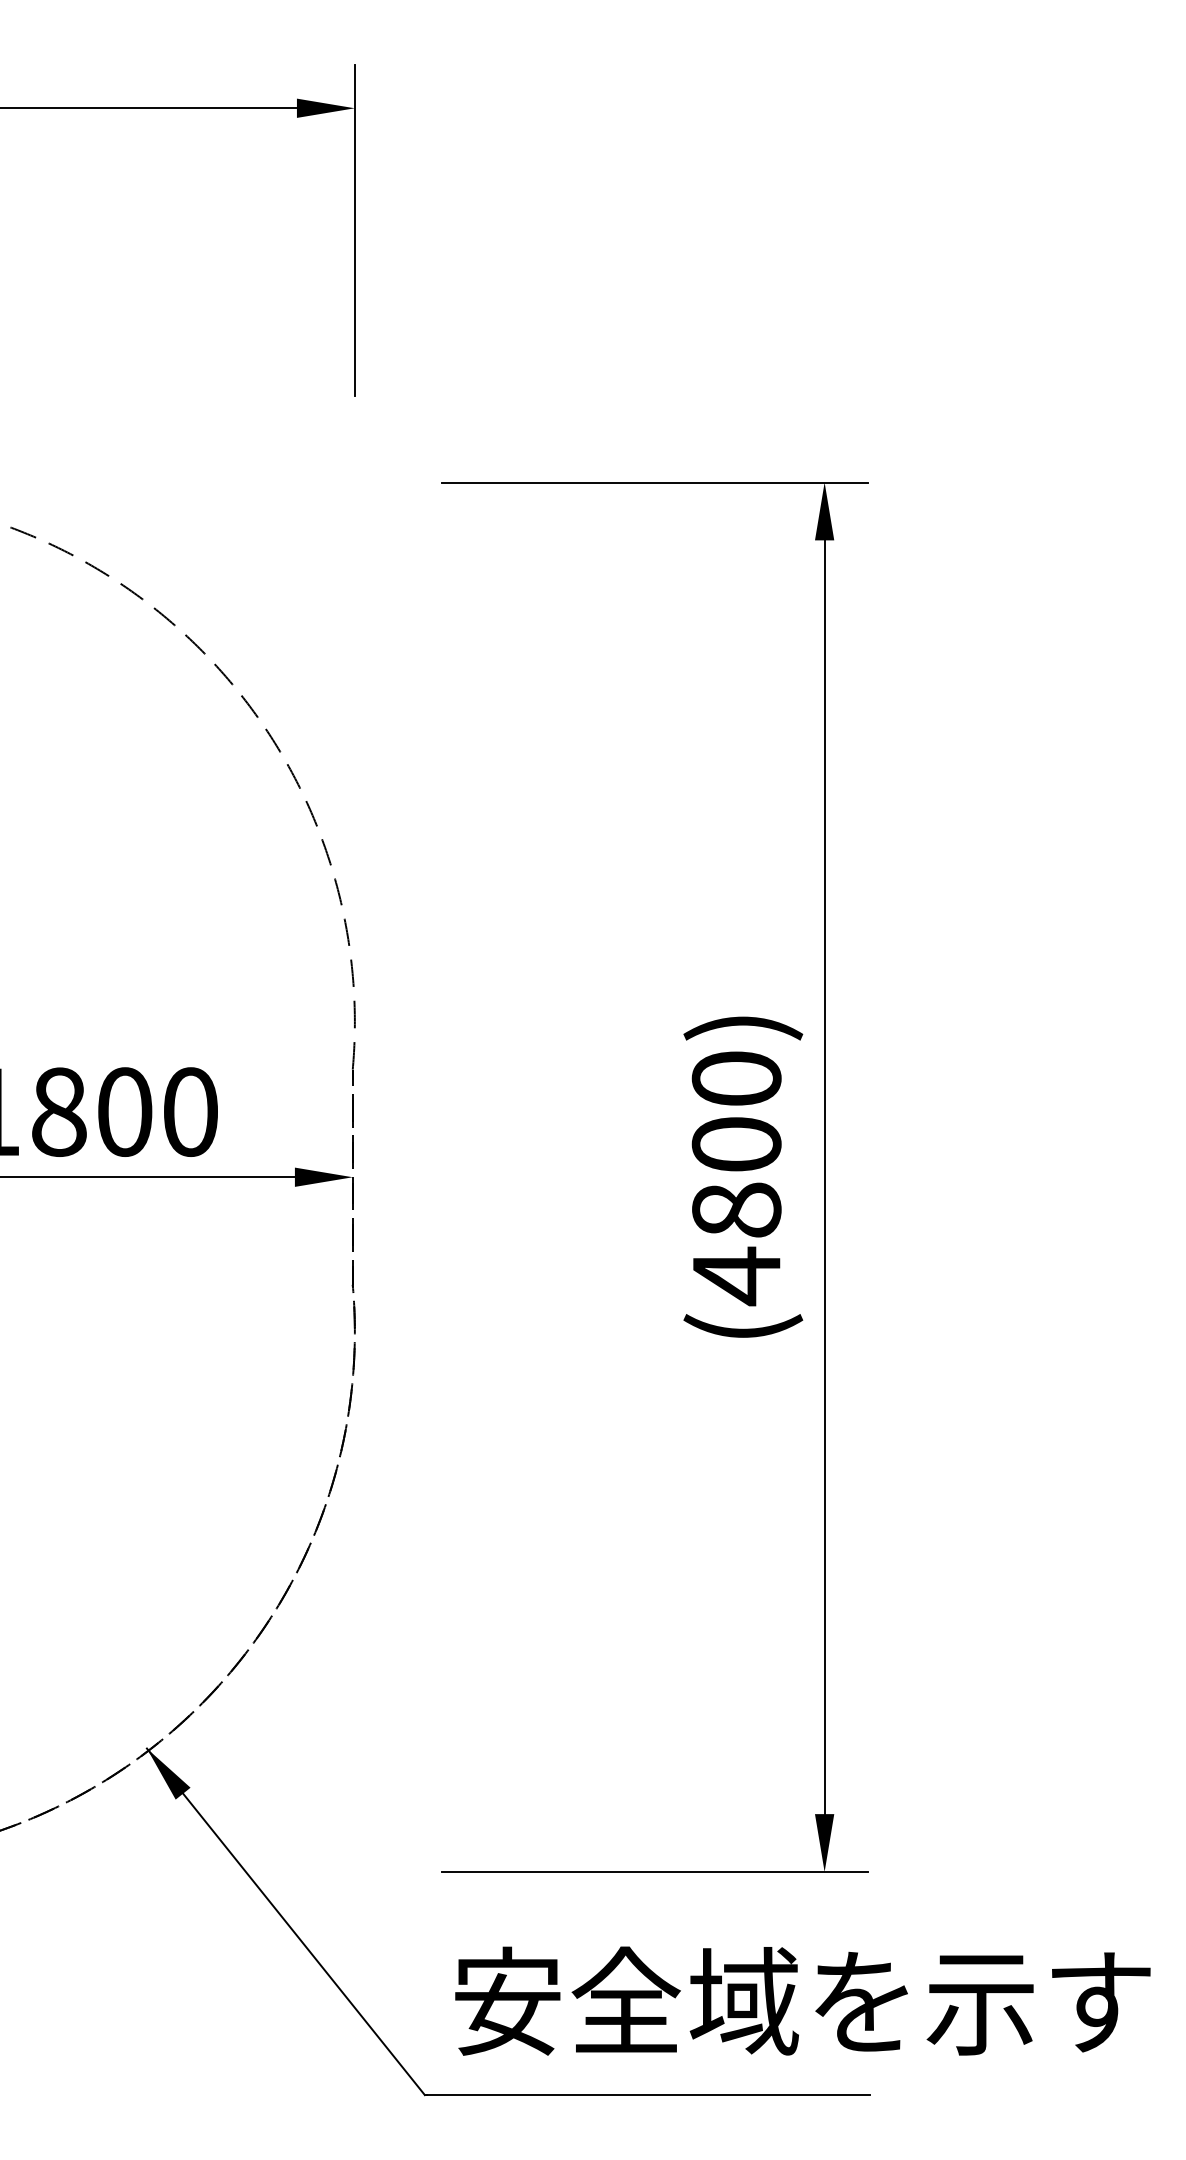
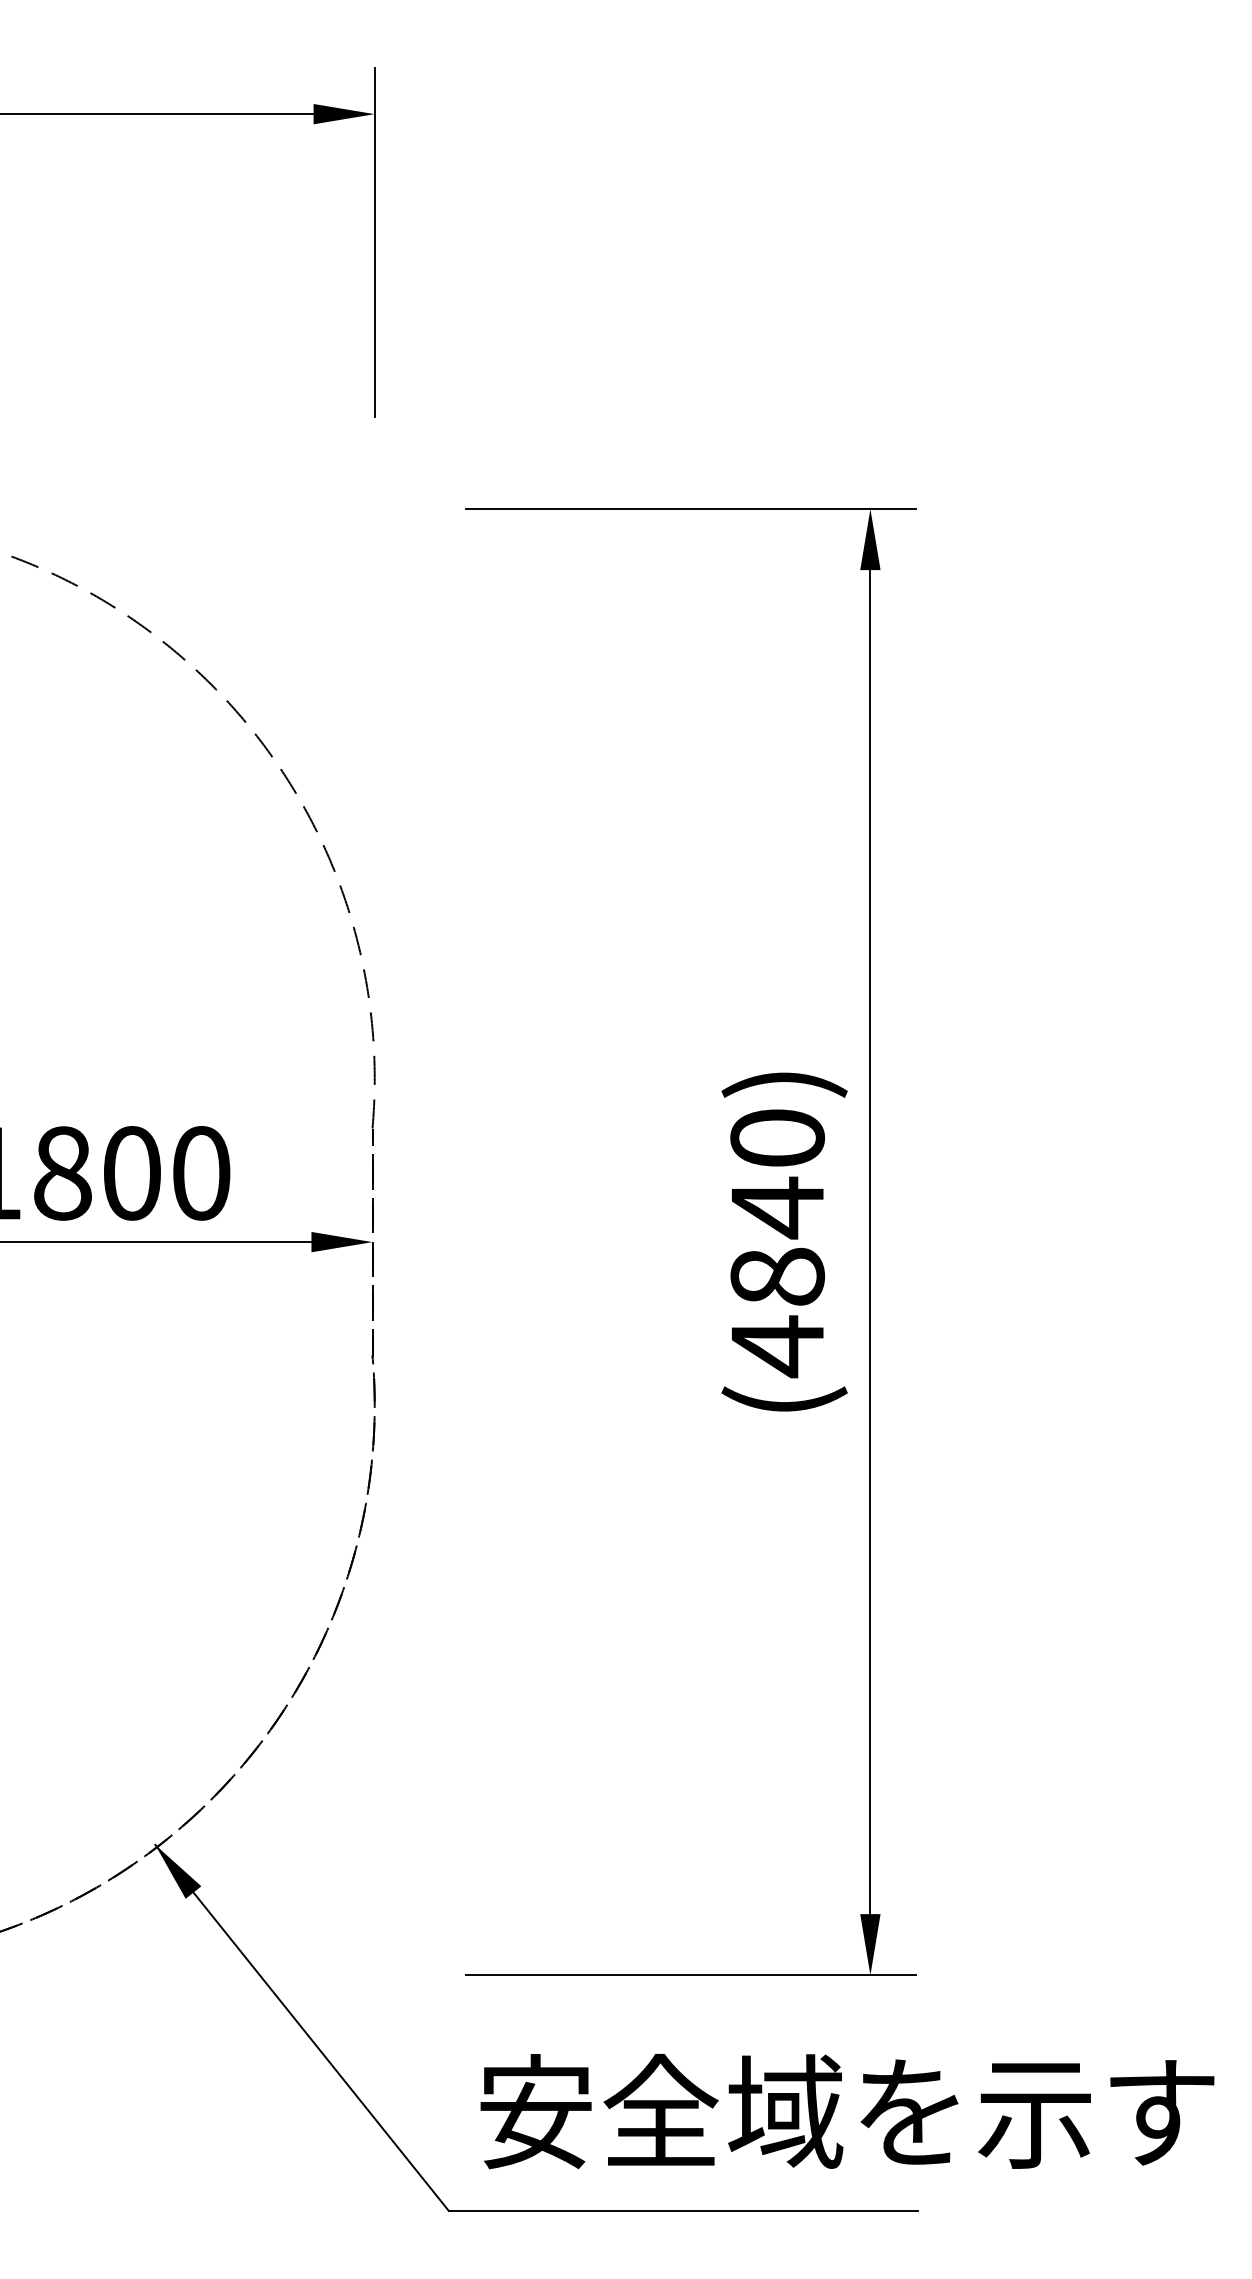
text: (736, 1144) -> (777, 1207), (4800) -> (4840)

